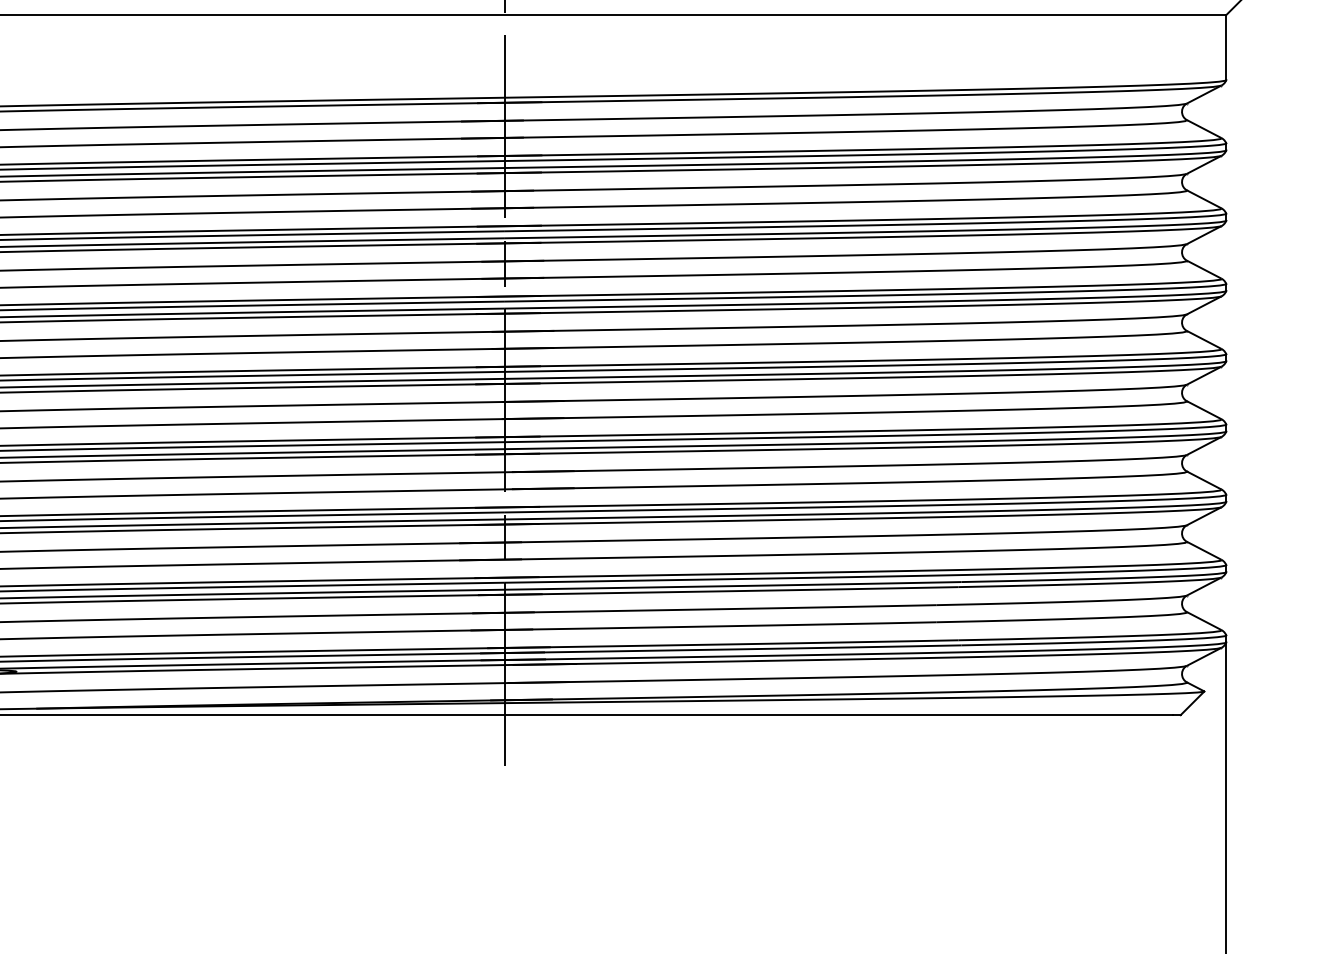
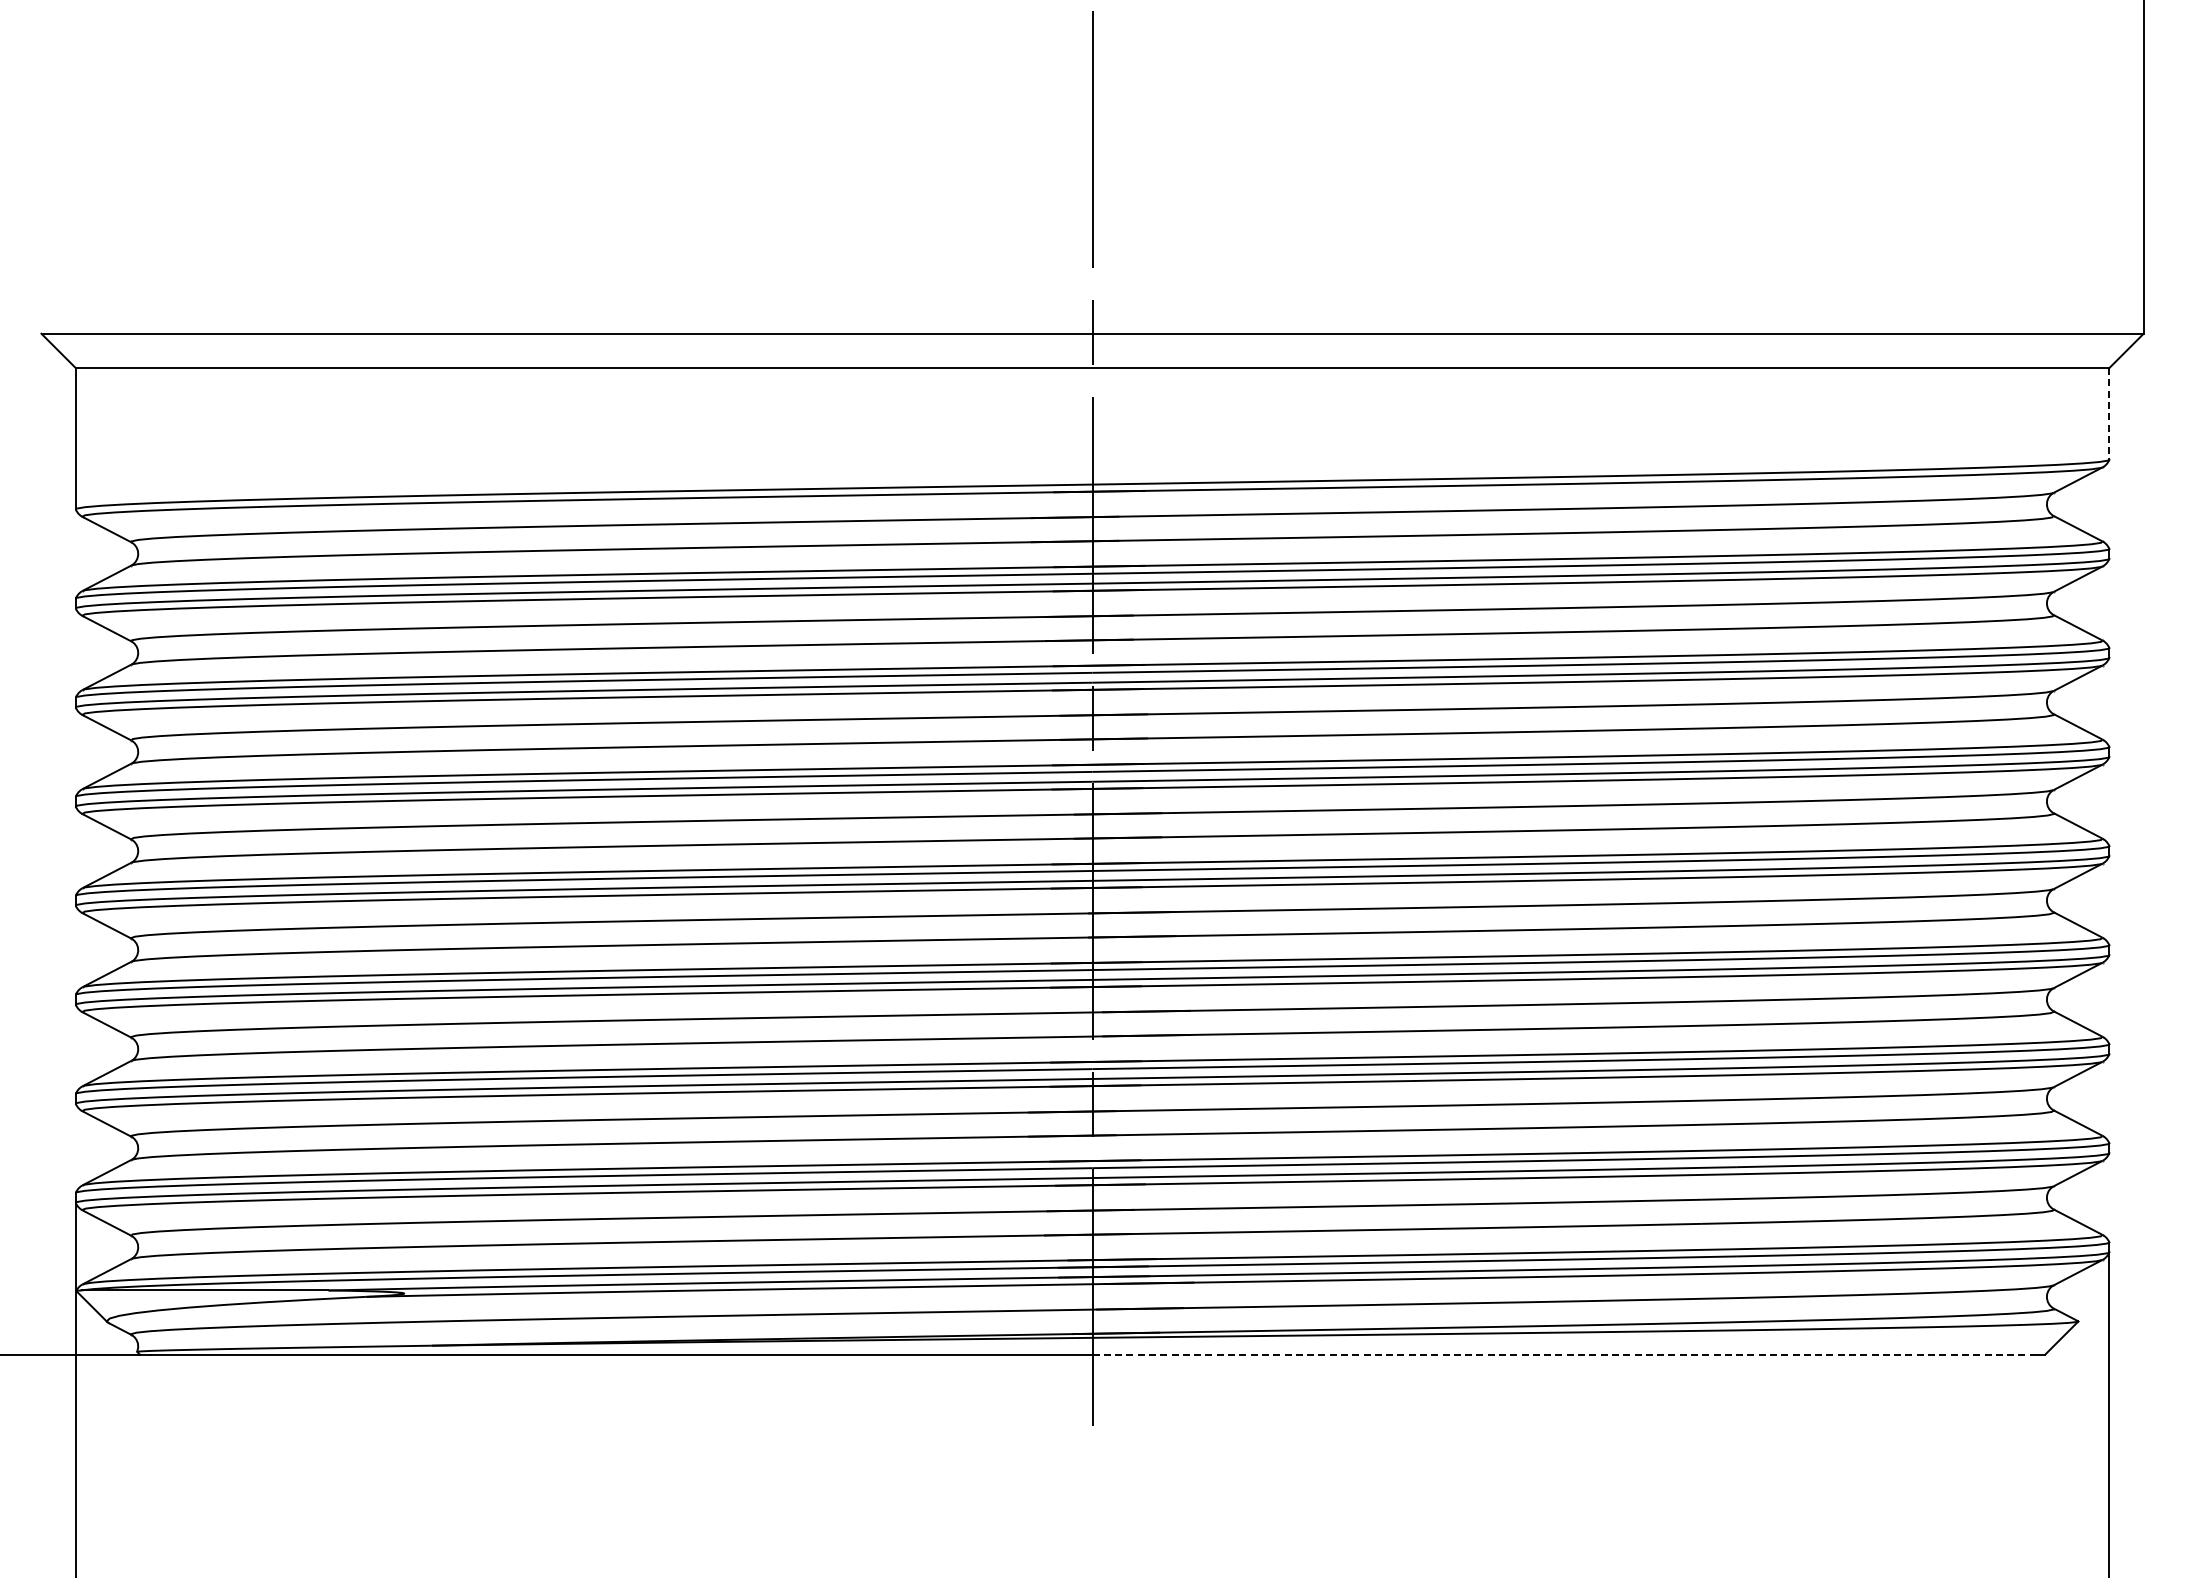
line: (1226, 47) -> (2109, 413), solid -> dashed
line: (839, 714) -> (1563, 1354), solid -> dashed

